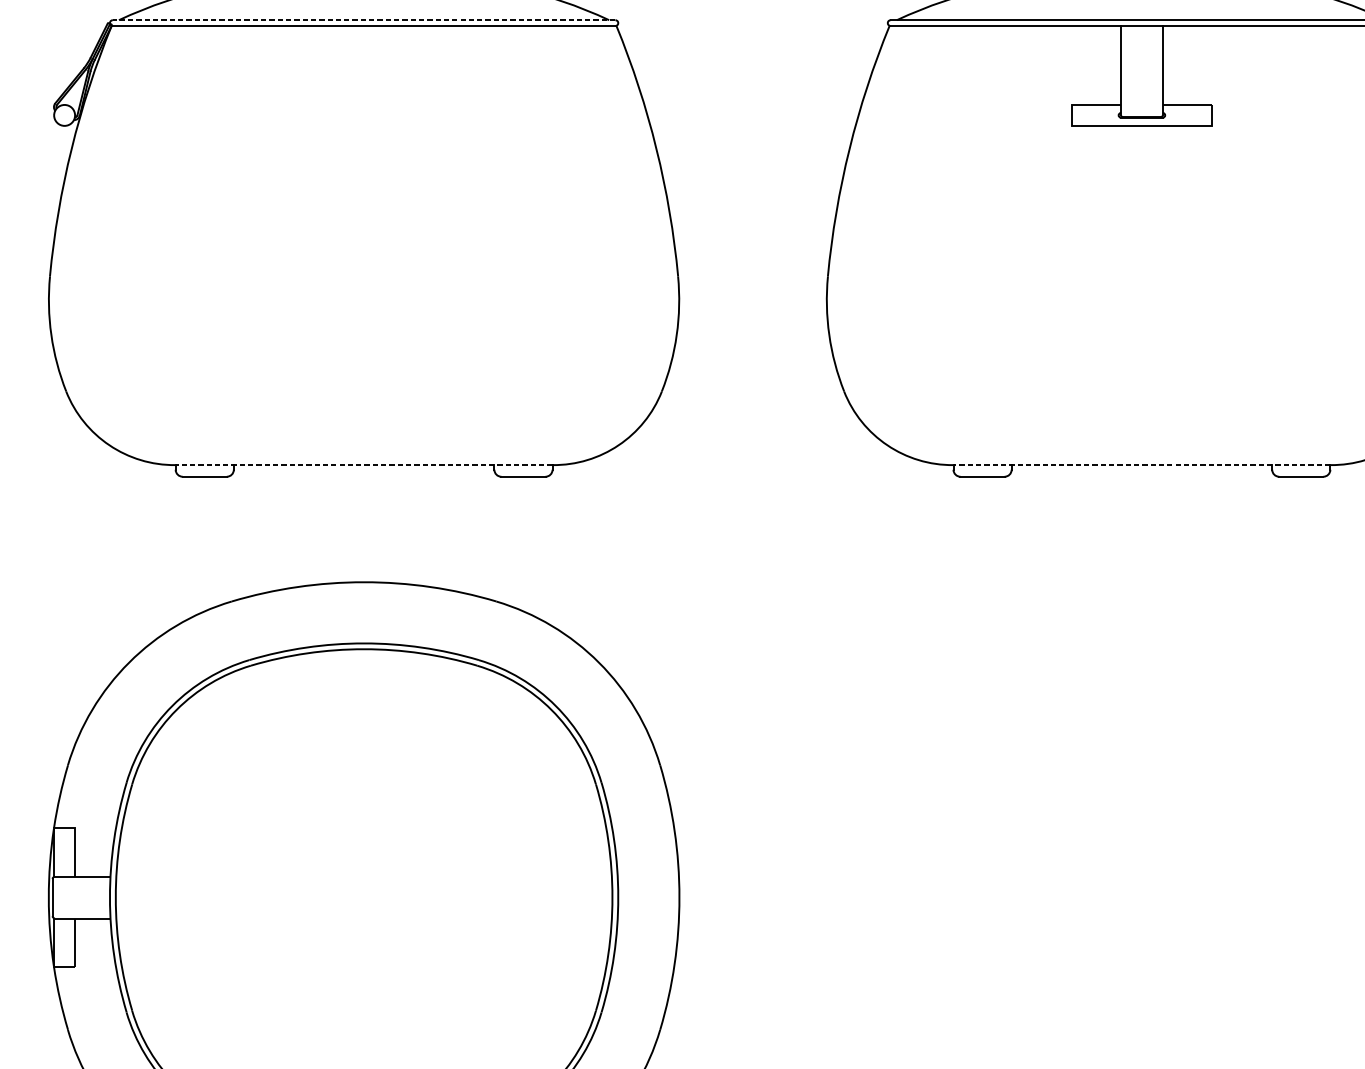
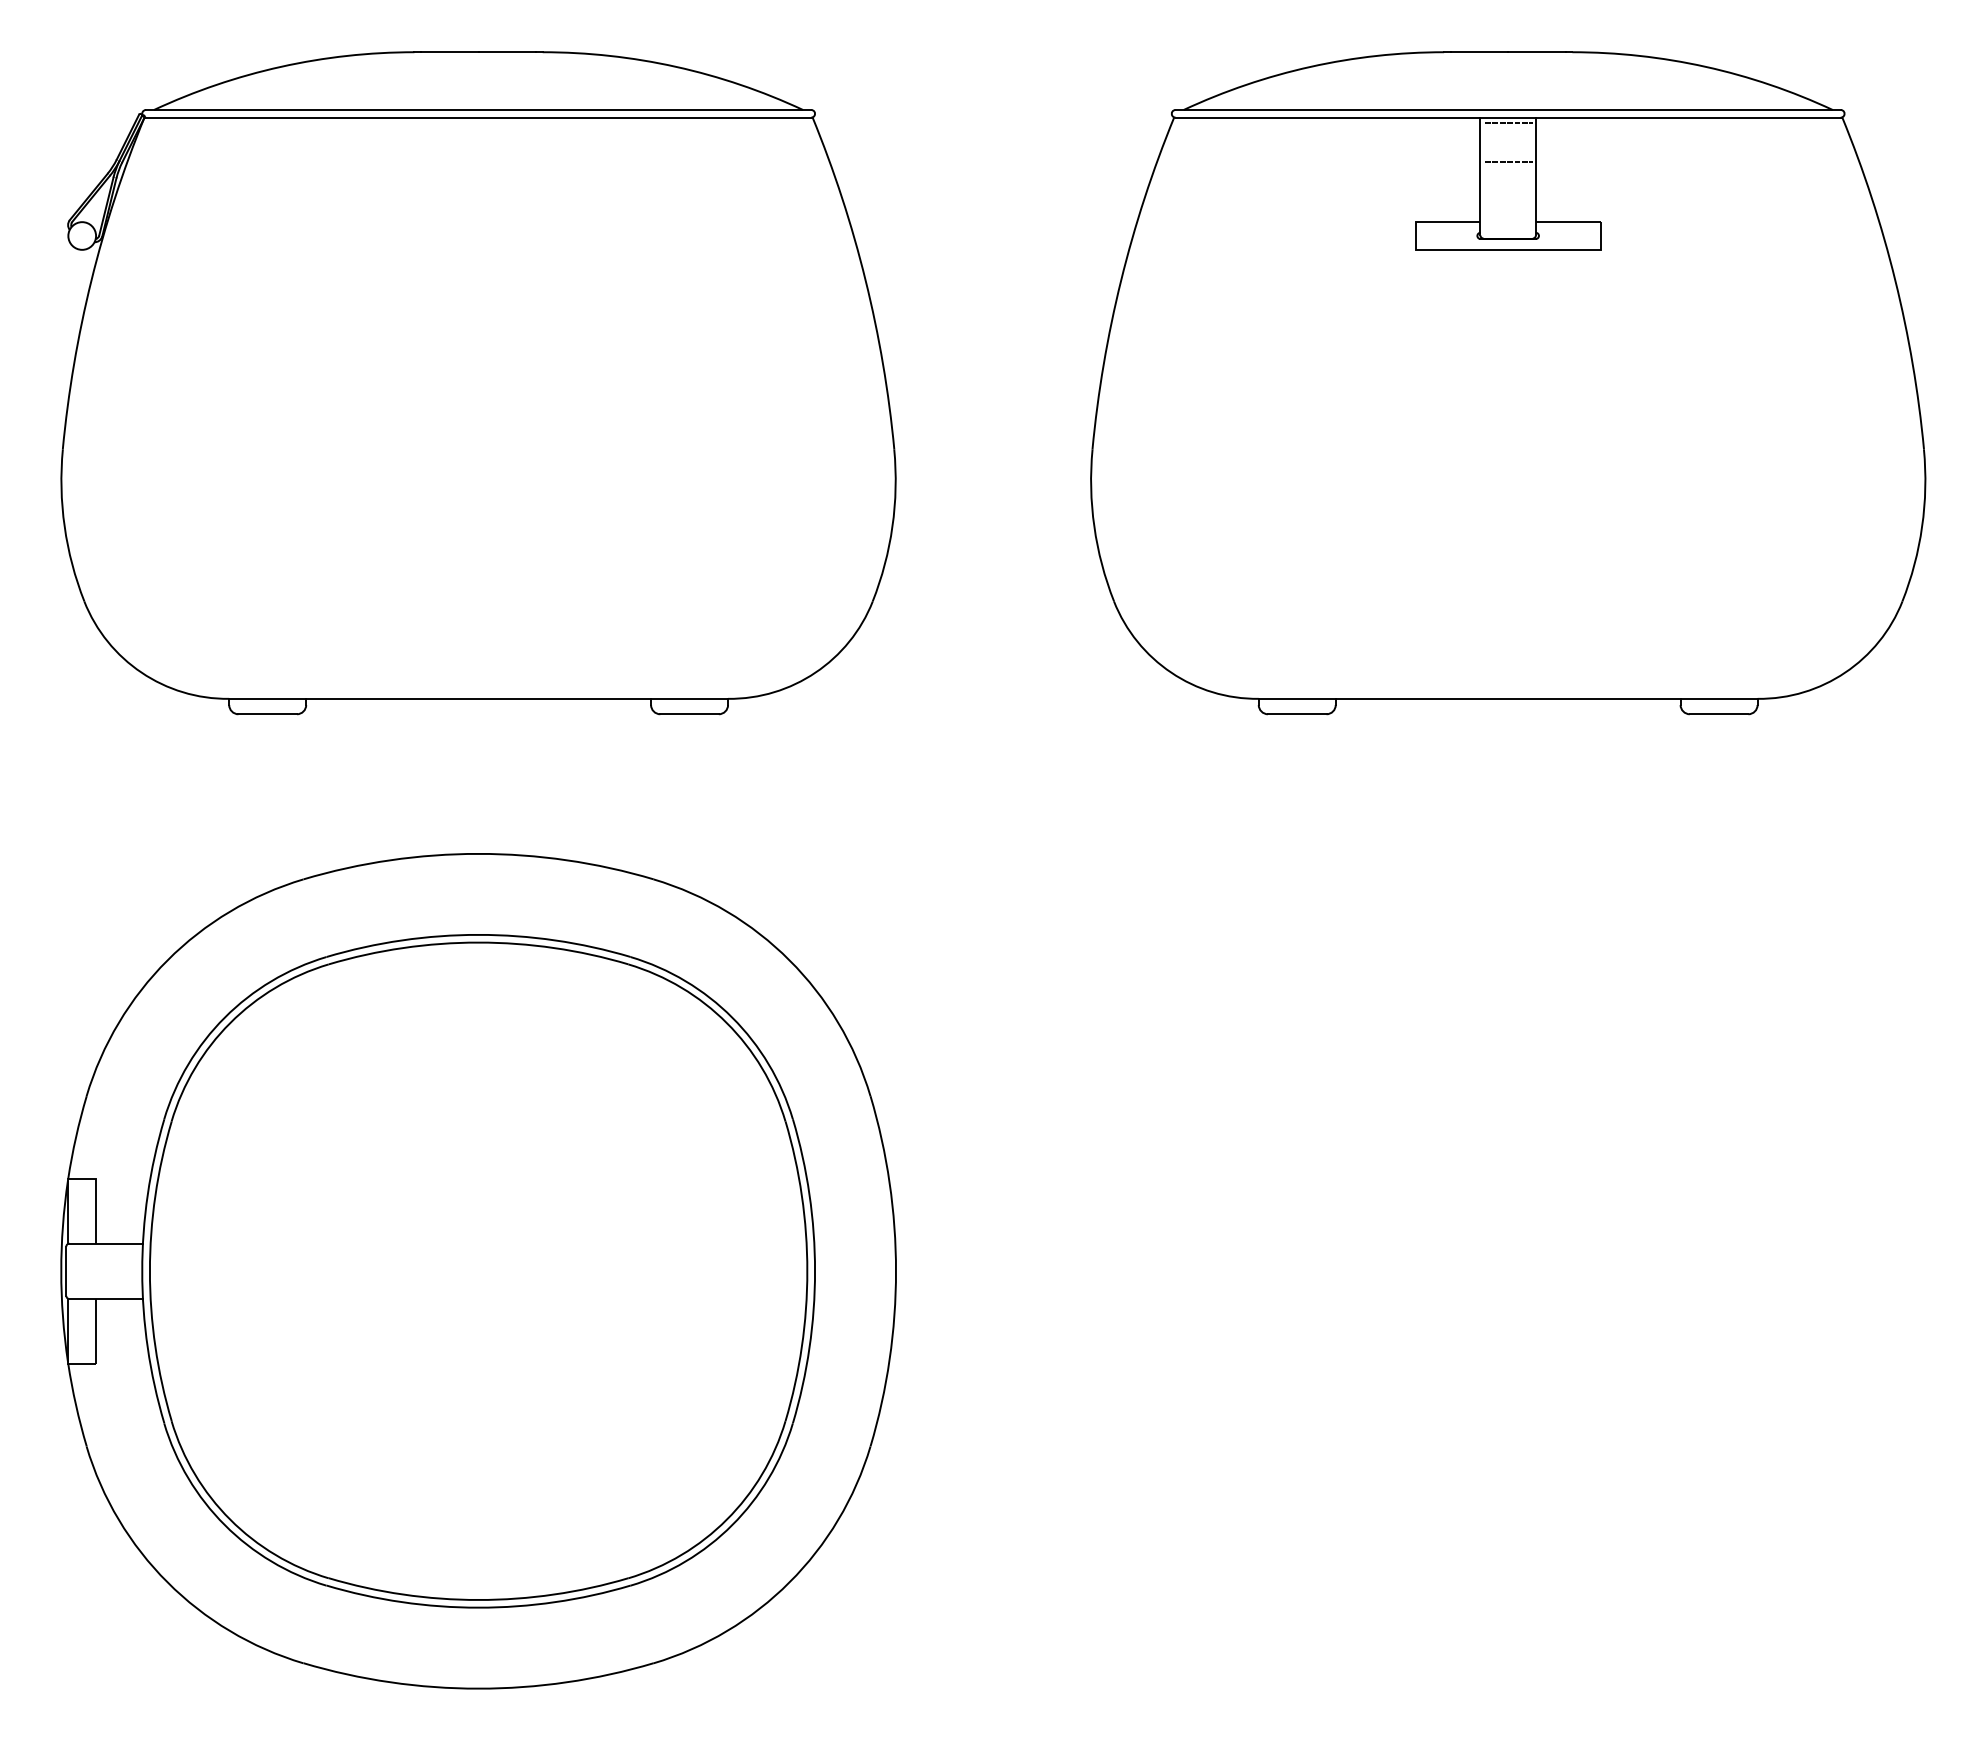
line: (364, 19) -> (478, 109), dashed -> solid
line: (1141, 29) -> (1507, 122), added
line: (1141, 59) -> (1507, 161), added
line: (364, 464) -> (478, 698), dashed -> solid
line: (1141, 464) -> (1507, 698), dashed -> solid

